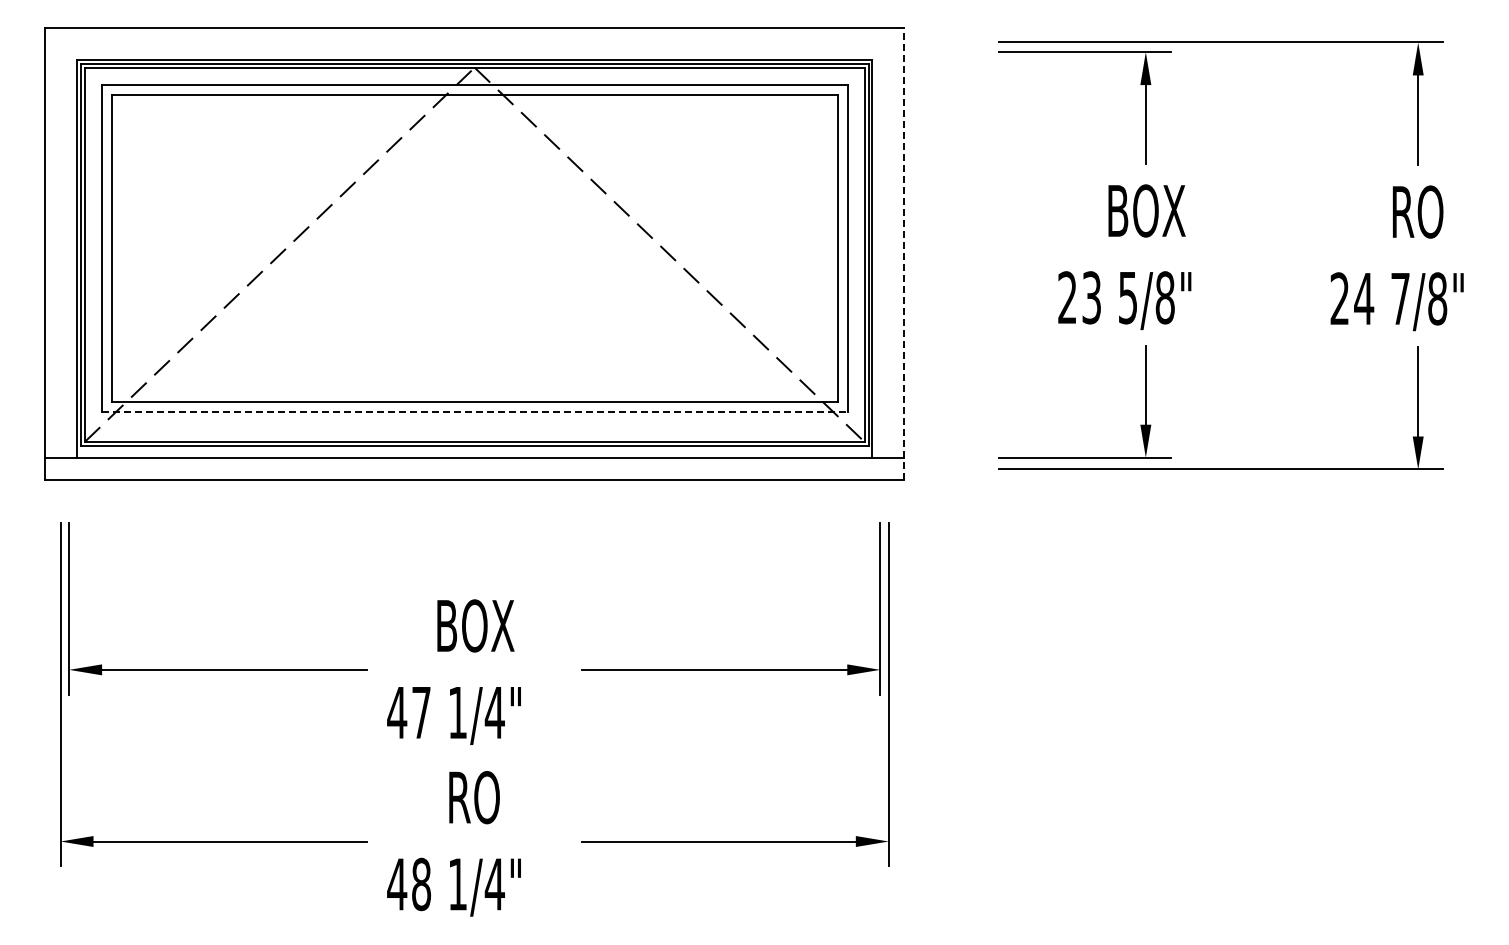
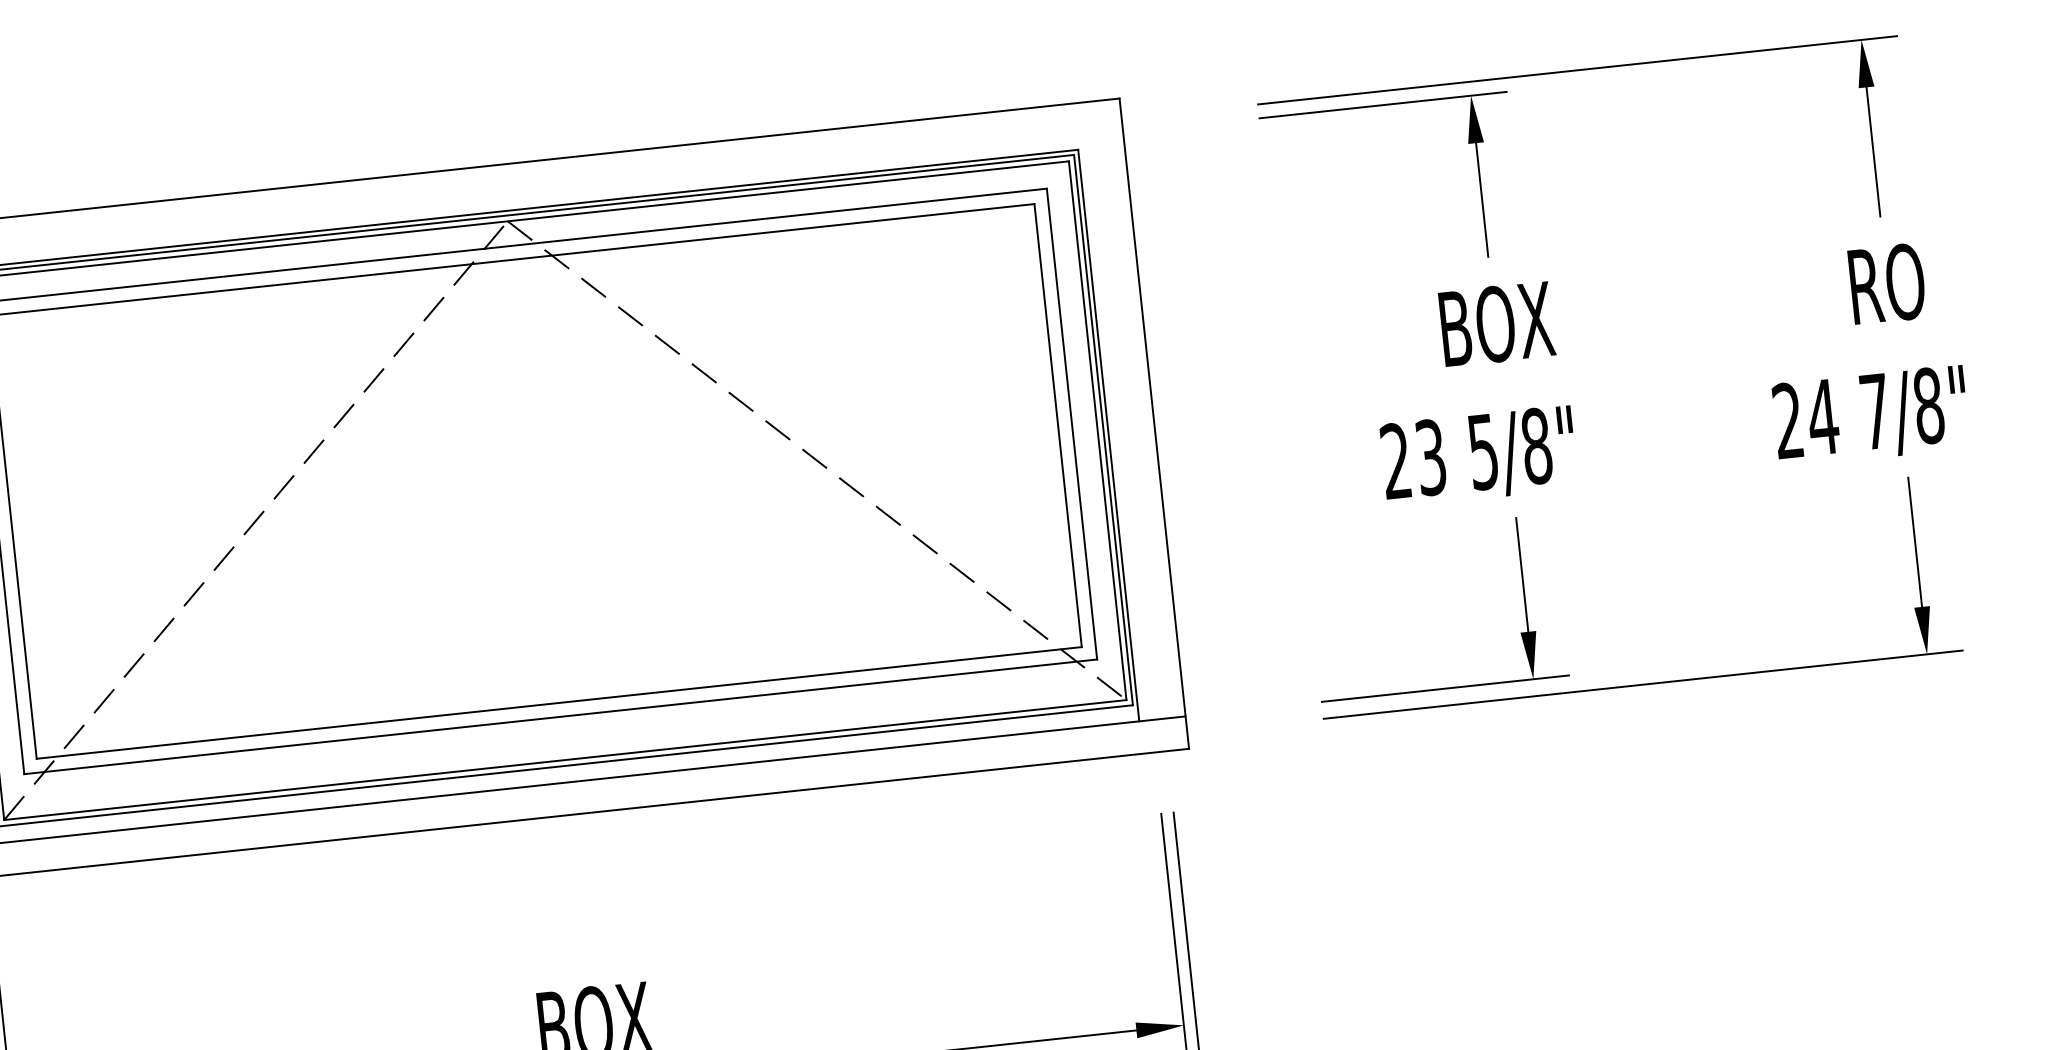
line: (904, 254) -> (1154, 424), dashed -> solid
line: (474, 412) -> (560, 717), dashed -> solid

